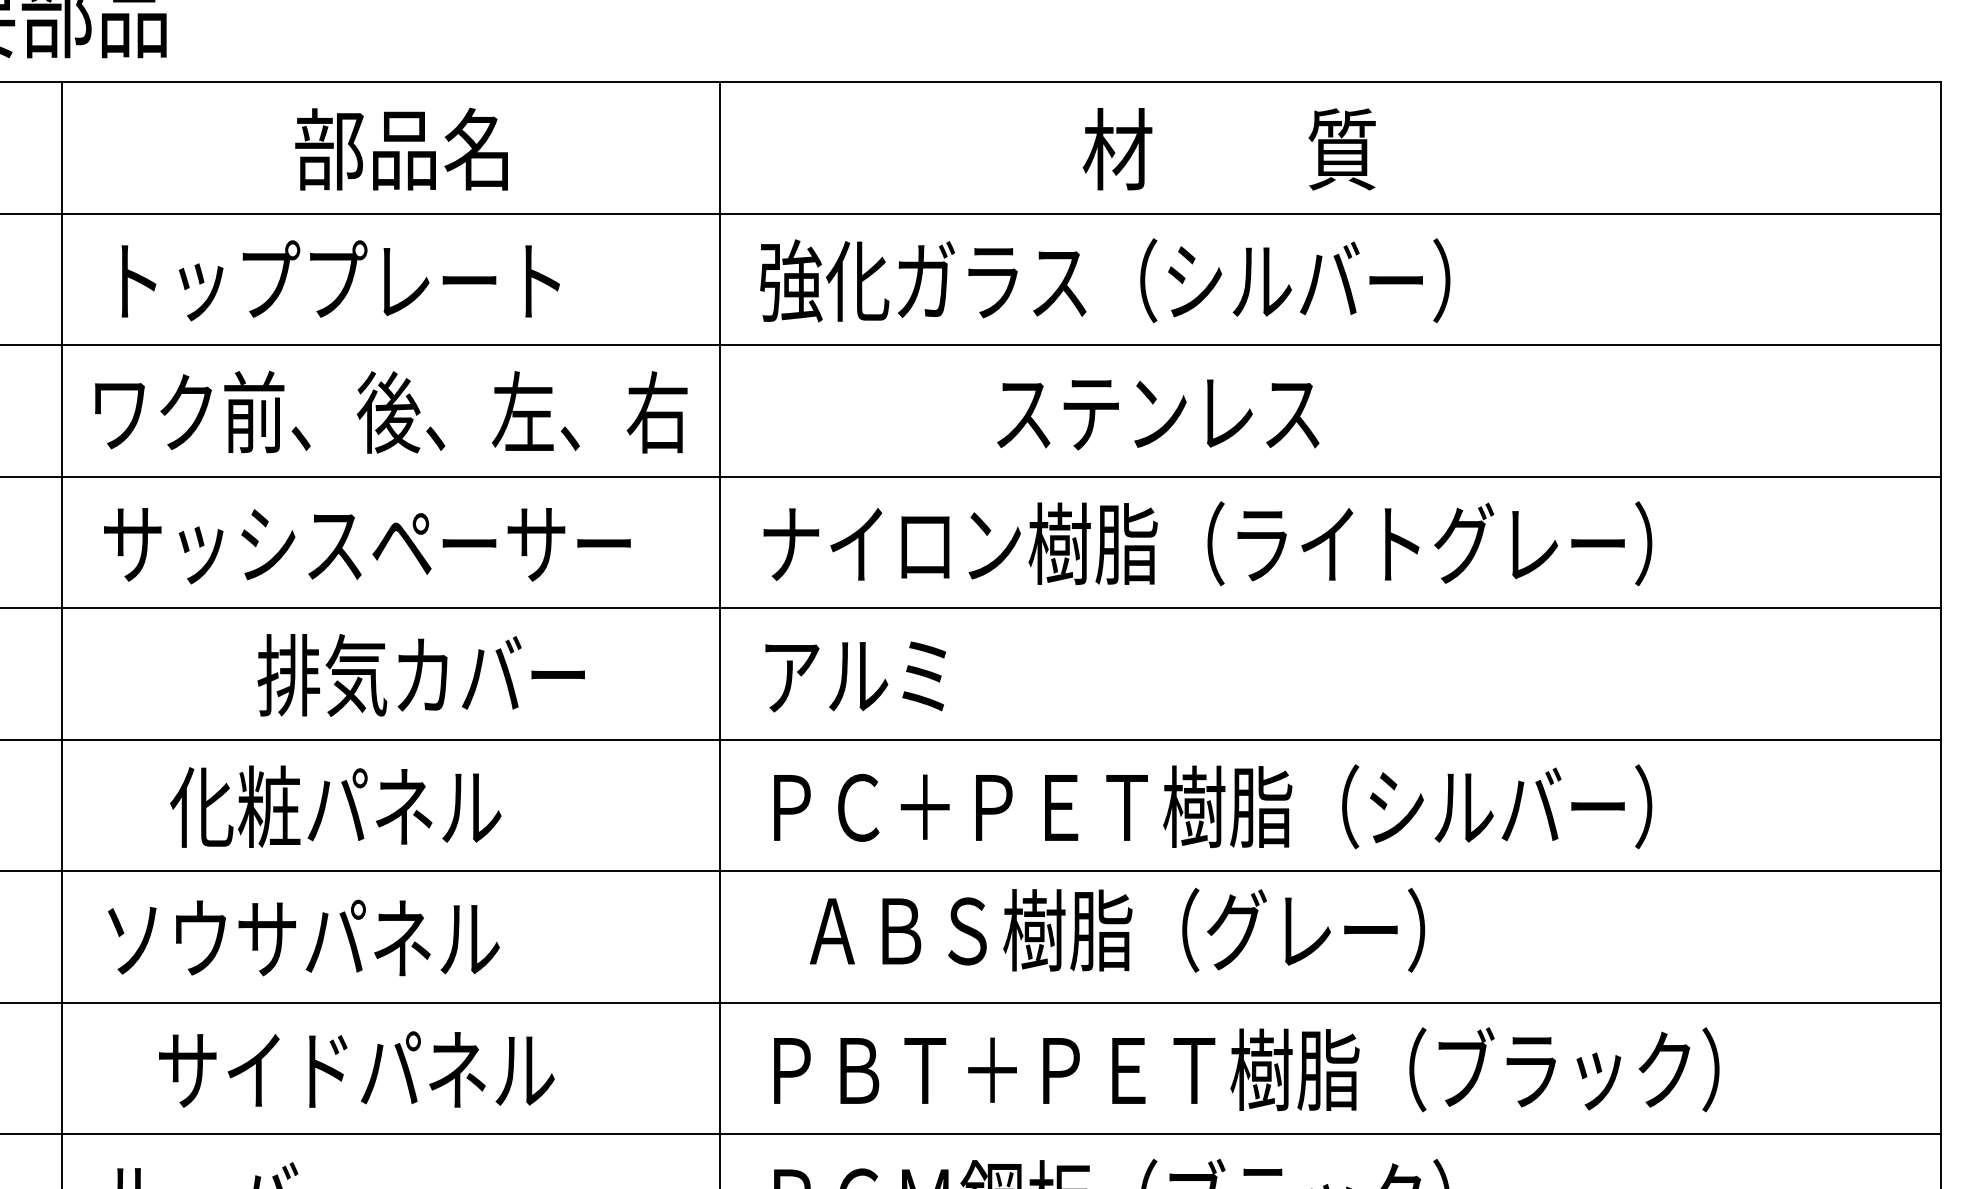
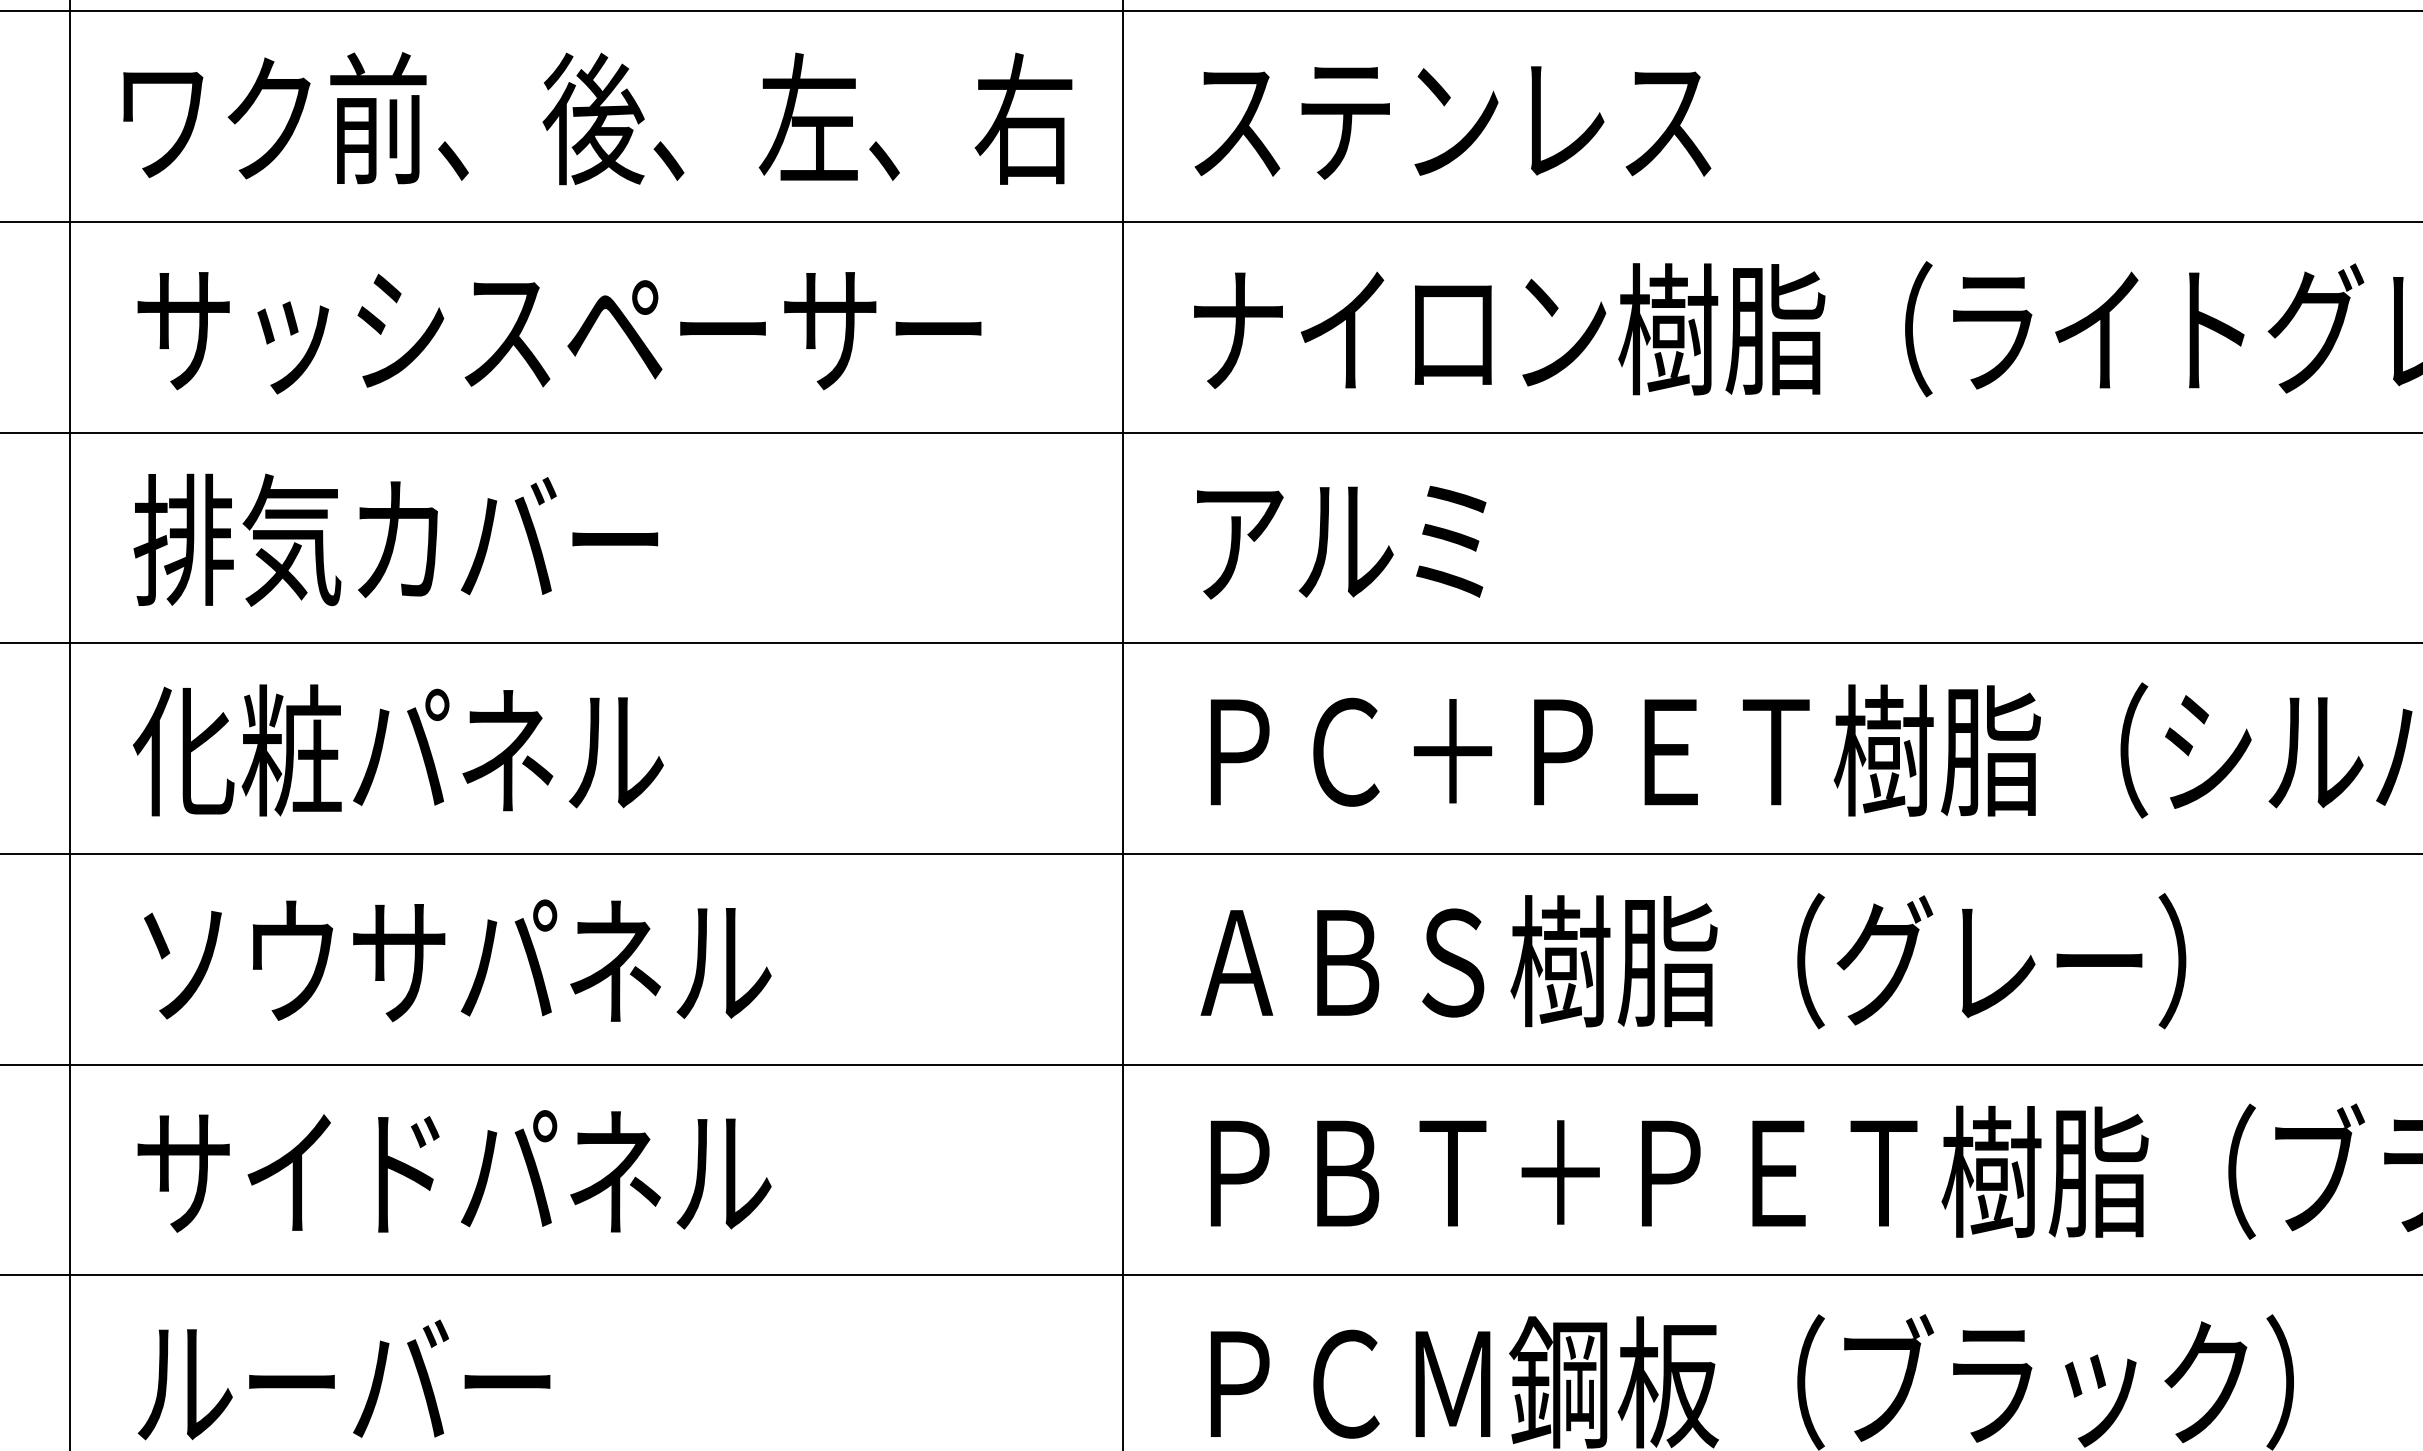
text: (1158, 414) -> (1453, 122), moved
text: (420, 675) -> (394, 540), moved
text: (335, 806) -> (397, 750), moved
text: (1117, 929) -> (1693, 959), moved
text: (356, 1069) -> (453, 1171), moved

